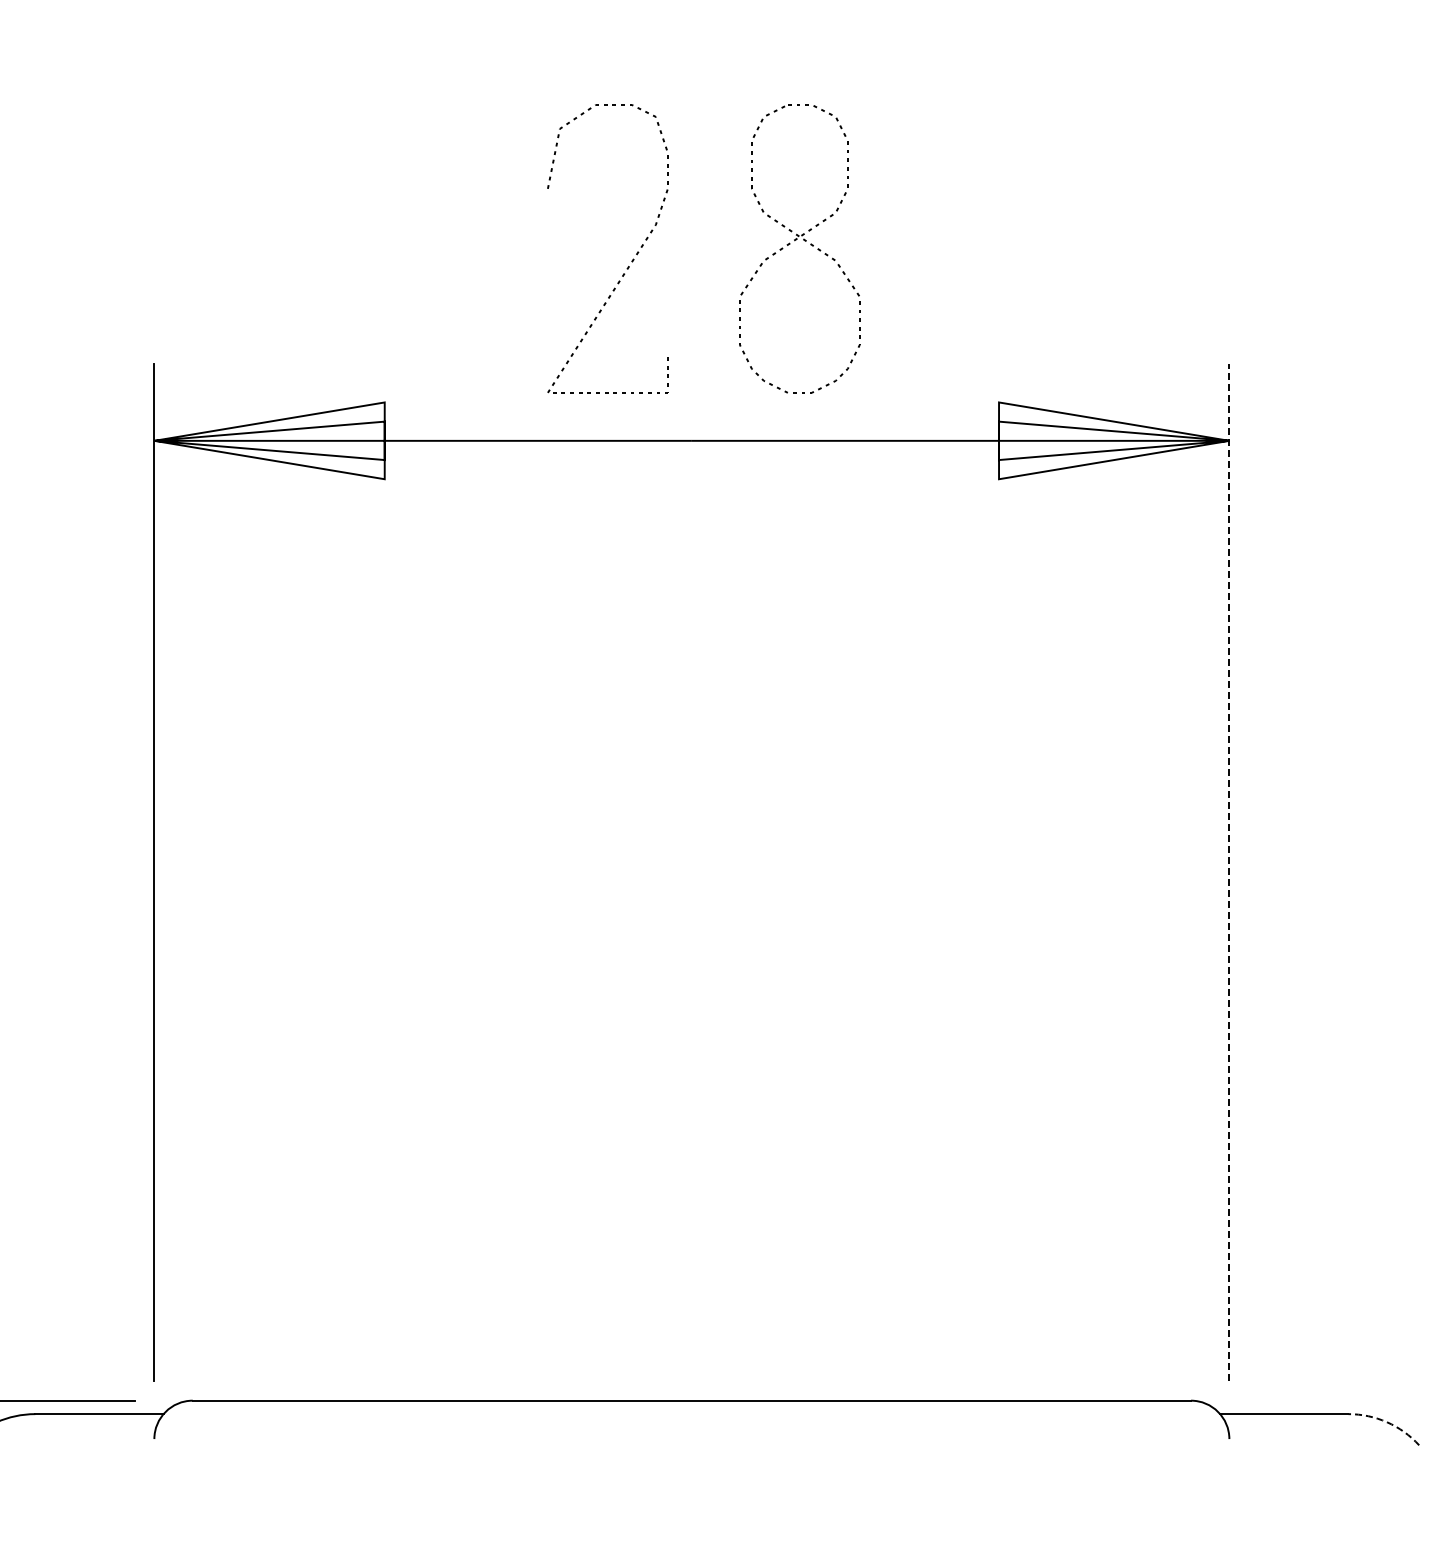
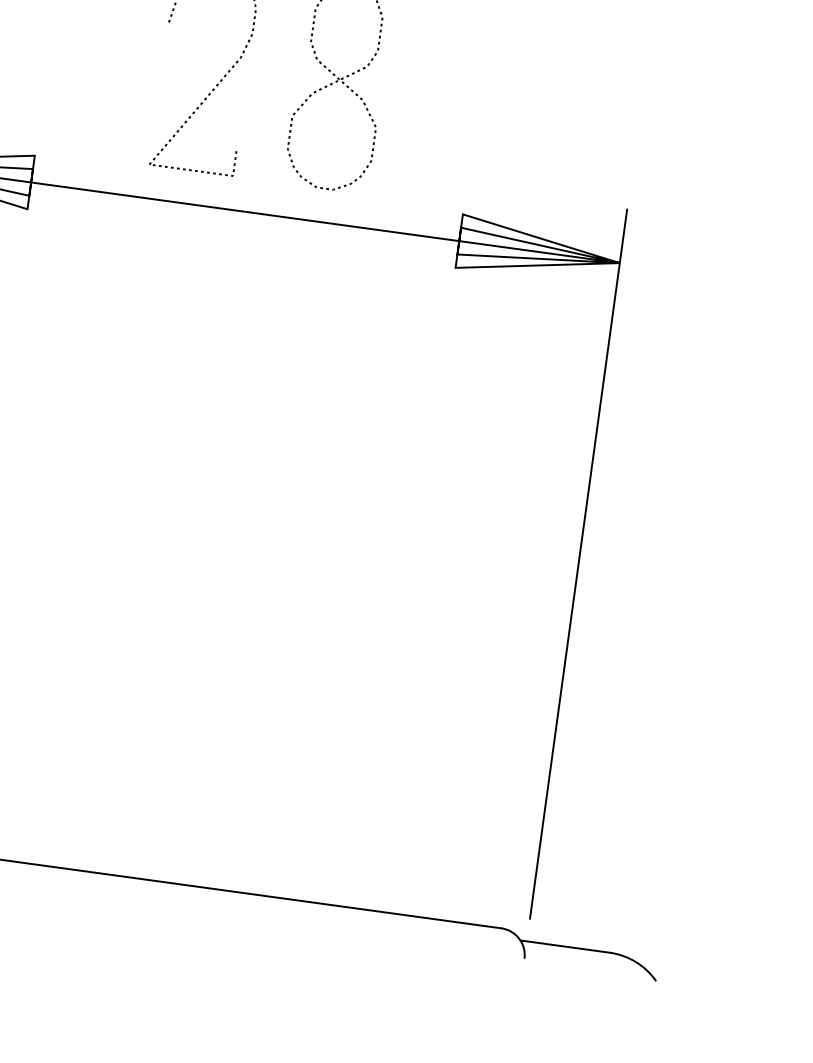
line: (1229, 872) -> (578, 563), dashed -> solid
arc: (1387, 1422) -> (636, 962), dashed -> solid

